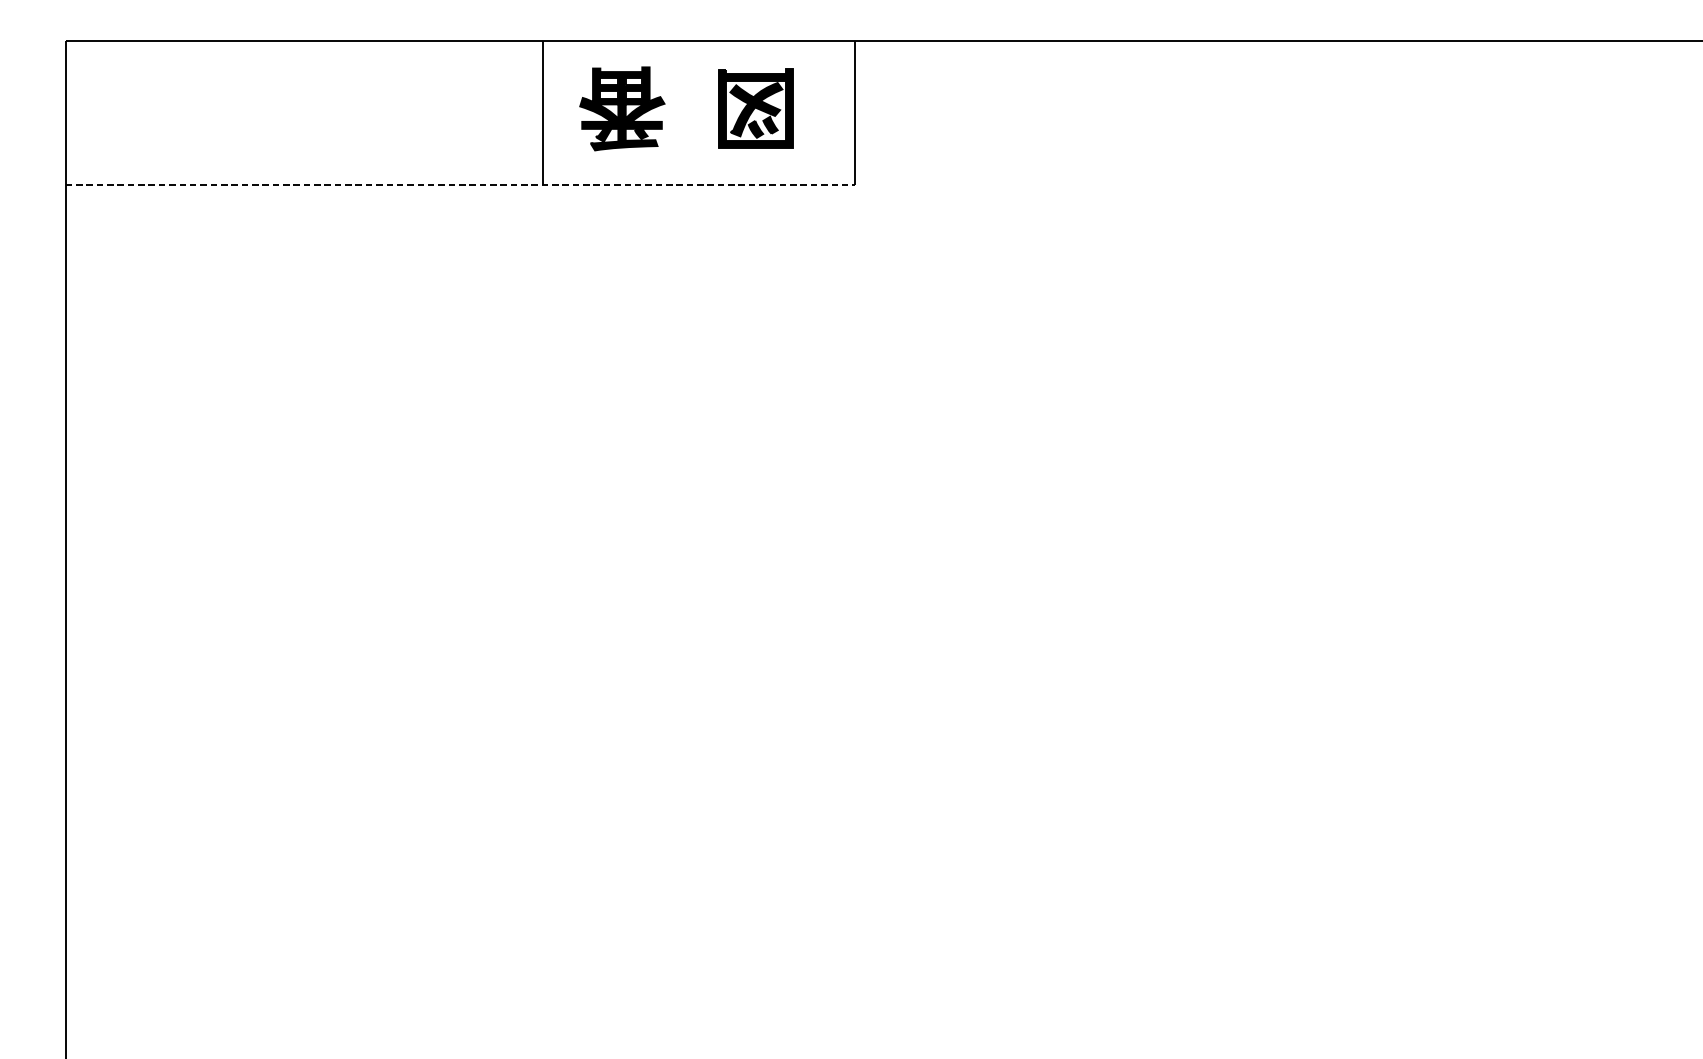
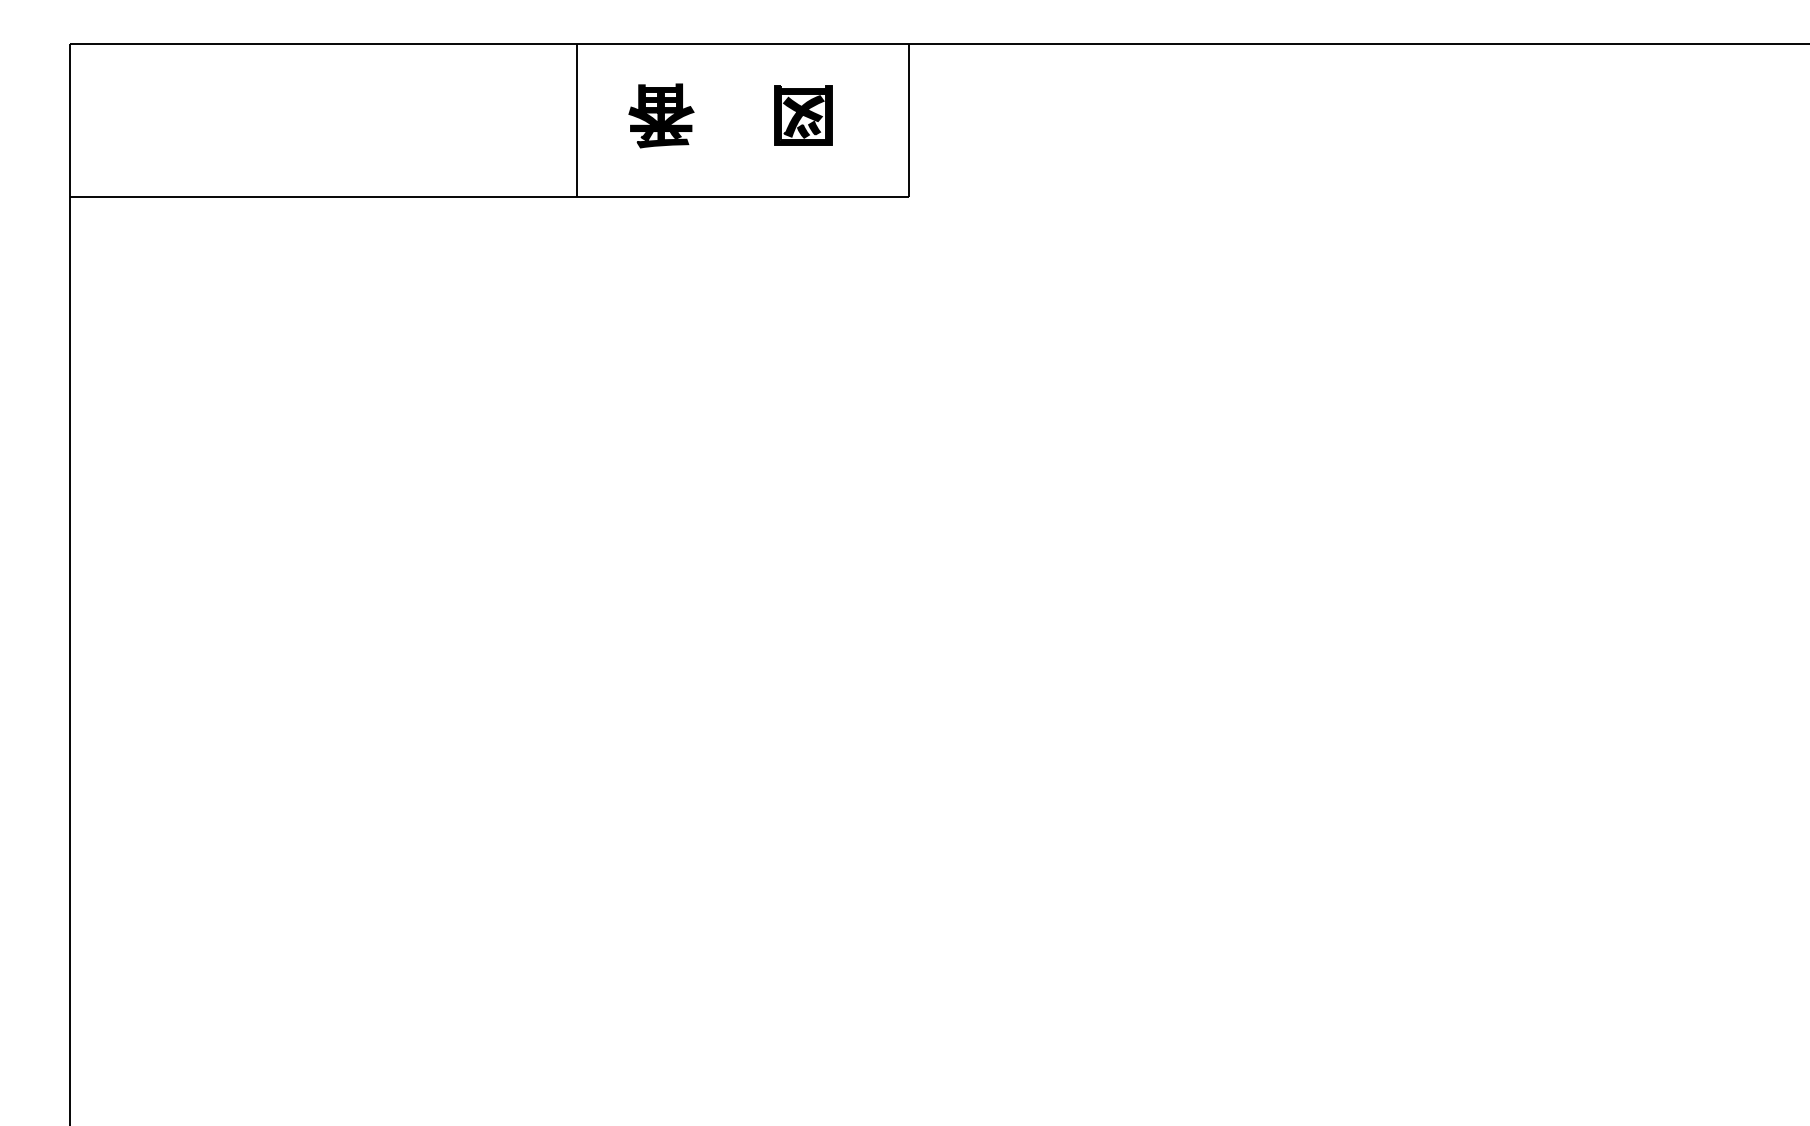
part: (622, 108) -> (661, 115), size x0.71
part: (756, 108) -> (803, 115), size x0.71
line: (460, 185) -> (489, 197), dashed -> solid

